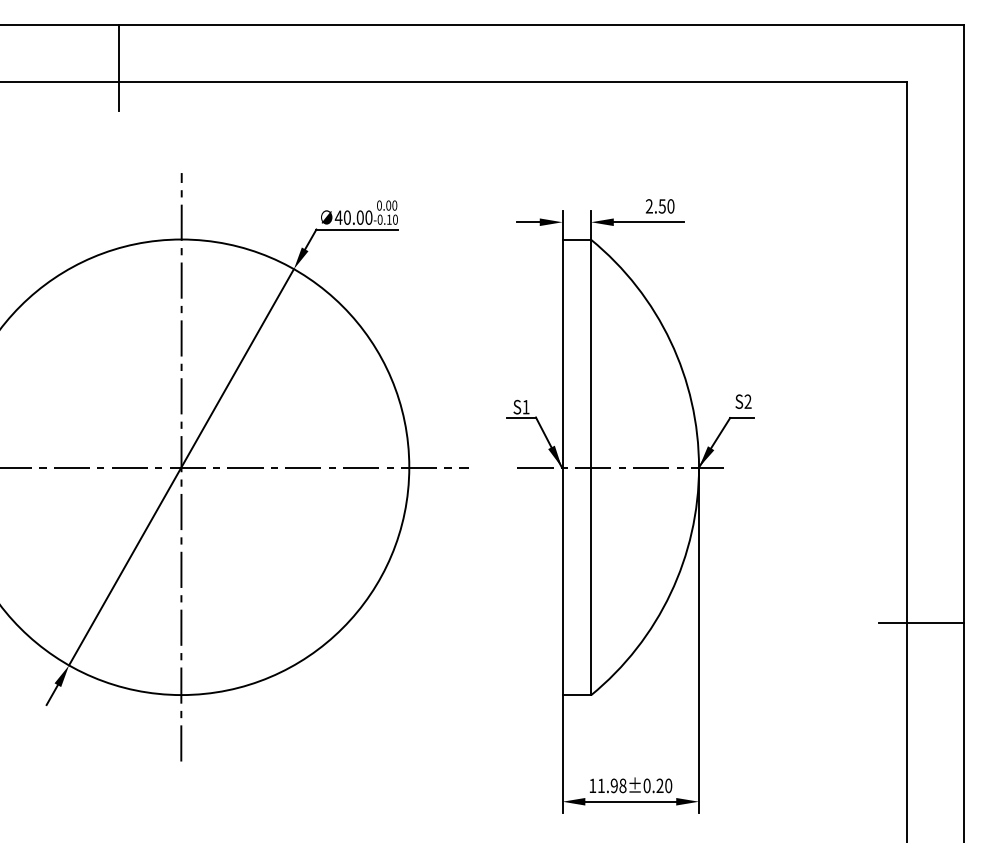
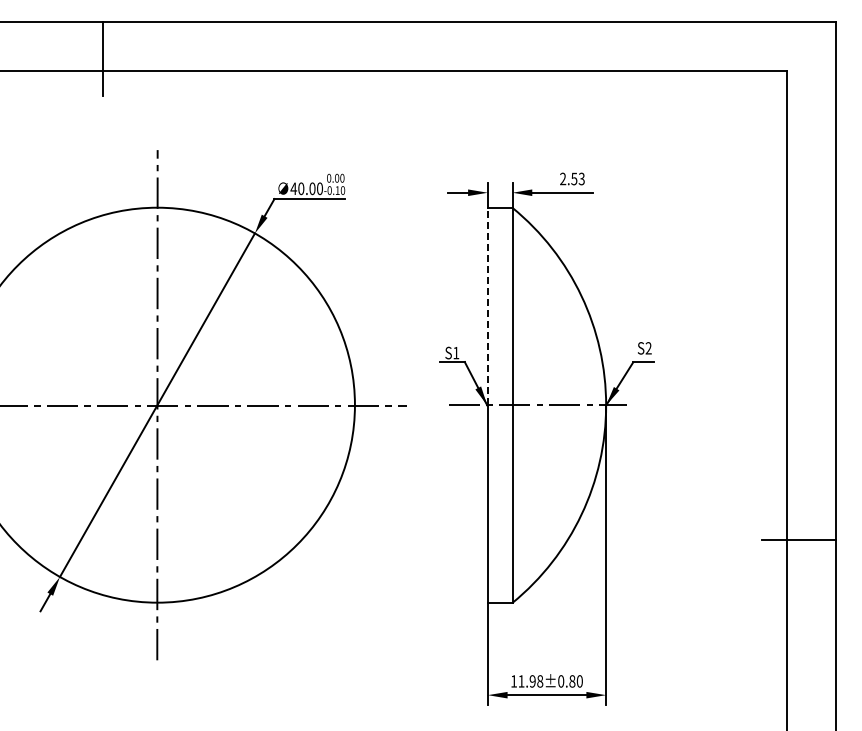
text: (670, 205) -> (581, 178), 2.50 -> 2.53
line: (562, 353) -> (487, 306), solid -> dashed
text: (660, 785) -> (572, 681), 11.98±0.20 -> 11.98±0.80

